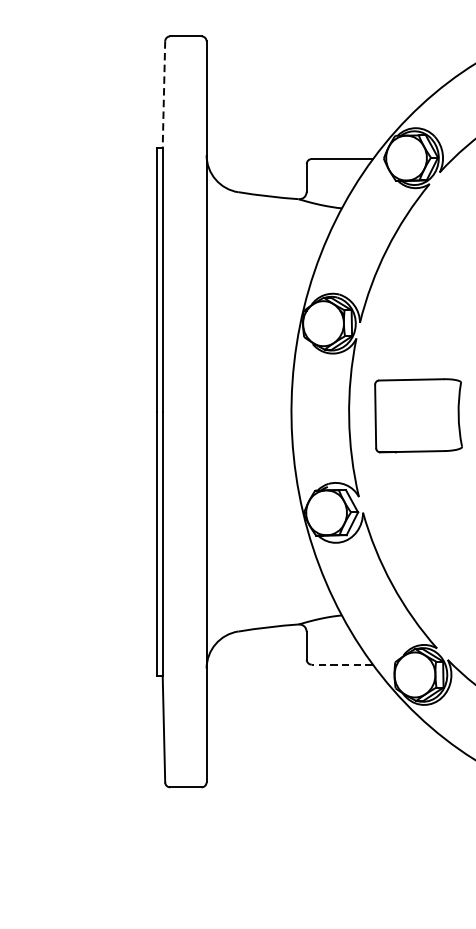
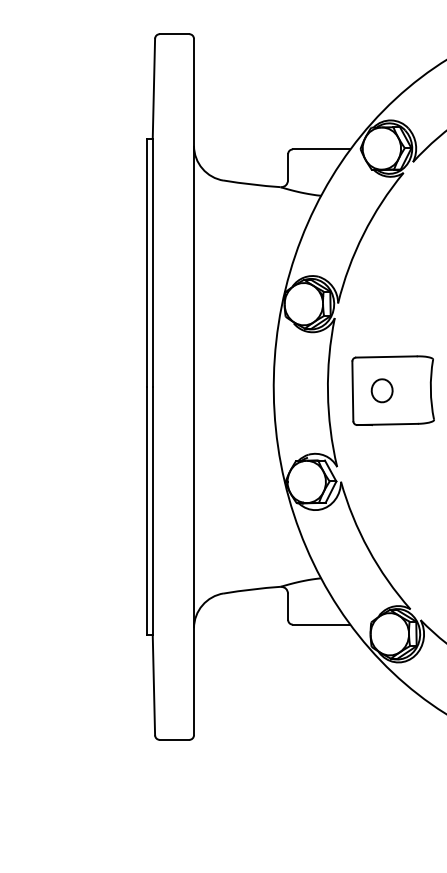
line: (163, 95) -> (153, 89), dashed -> solid
part: (406, 415) -> (381, 390), added
line: (342, 664) -> (321, 624), dashed -> solid

